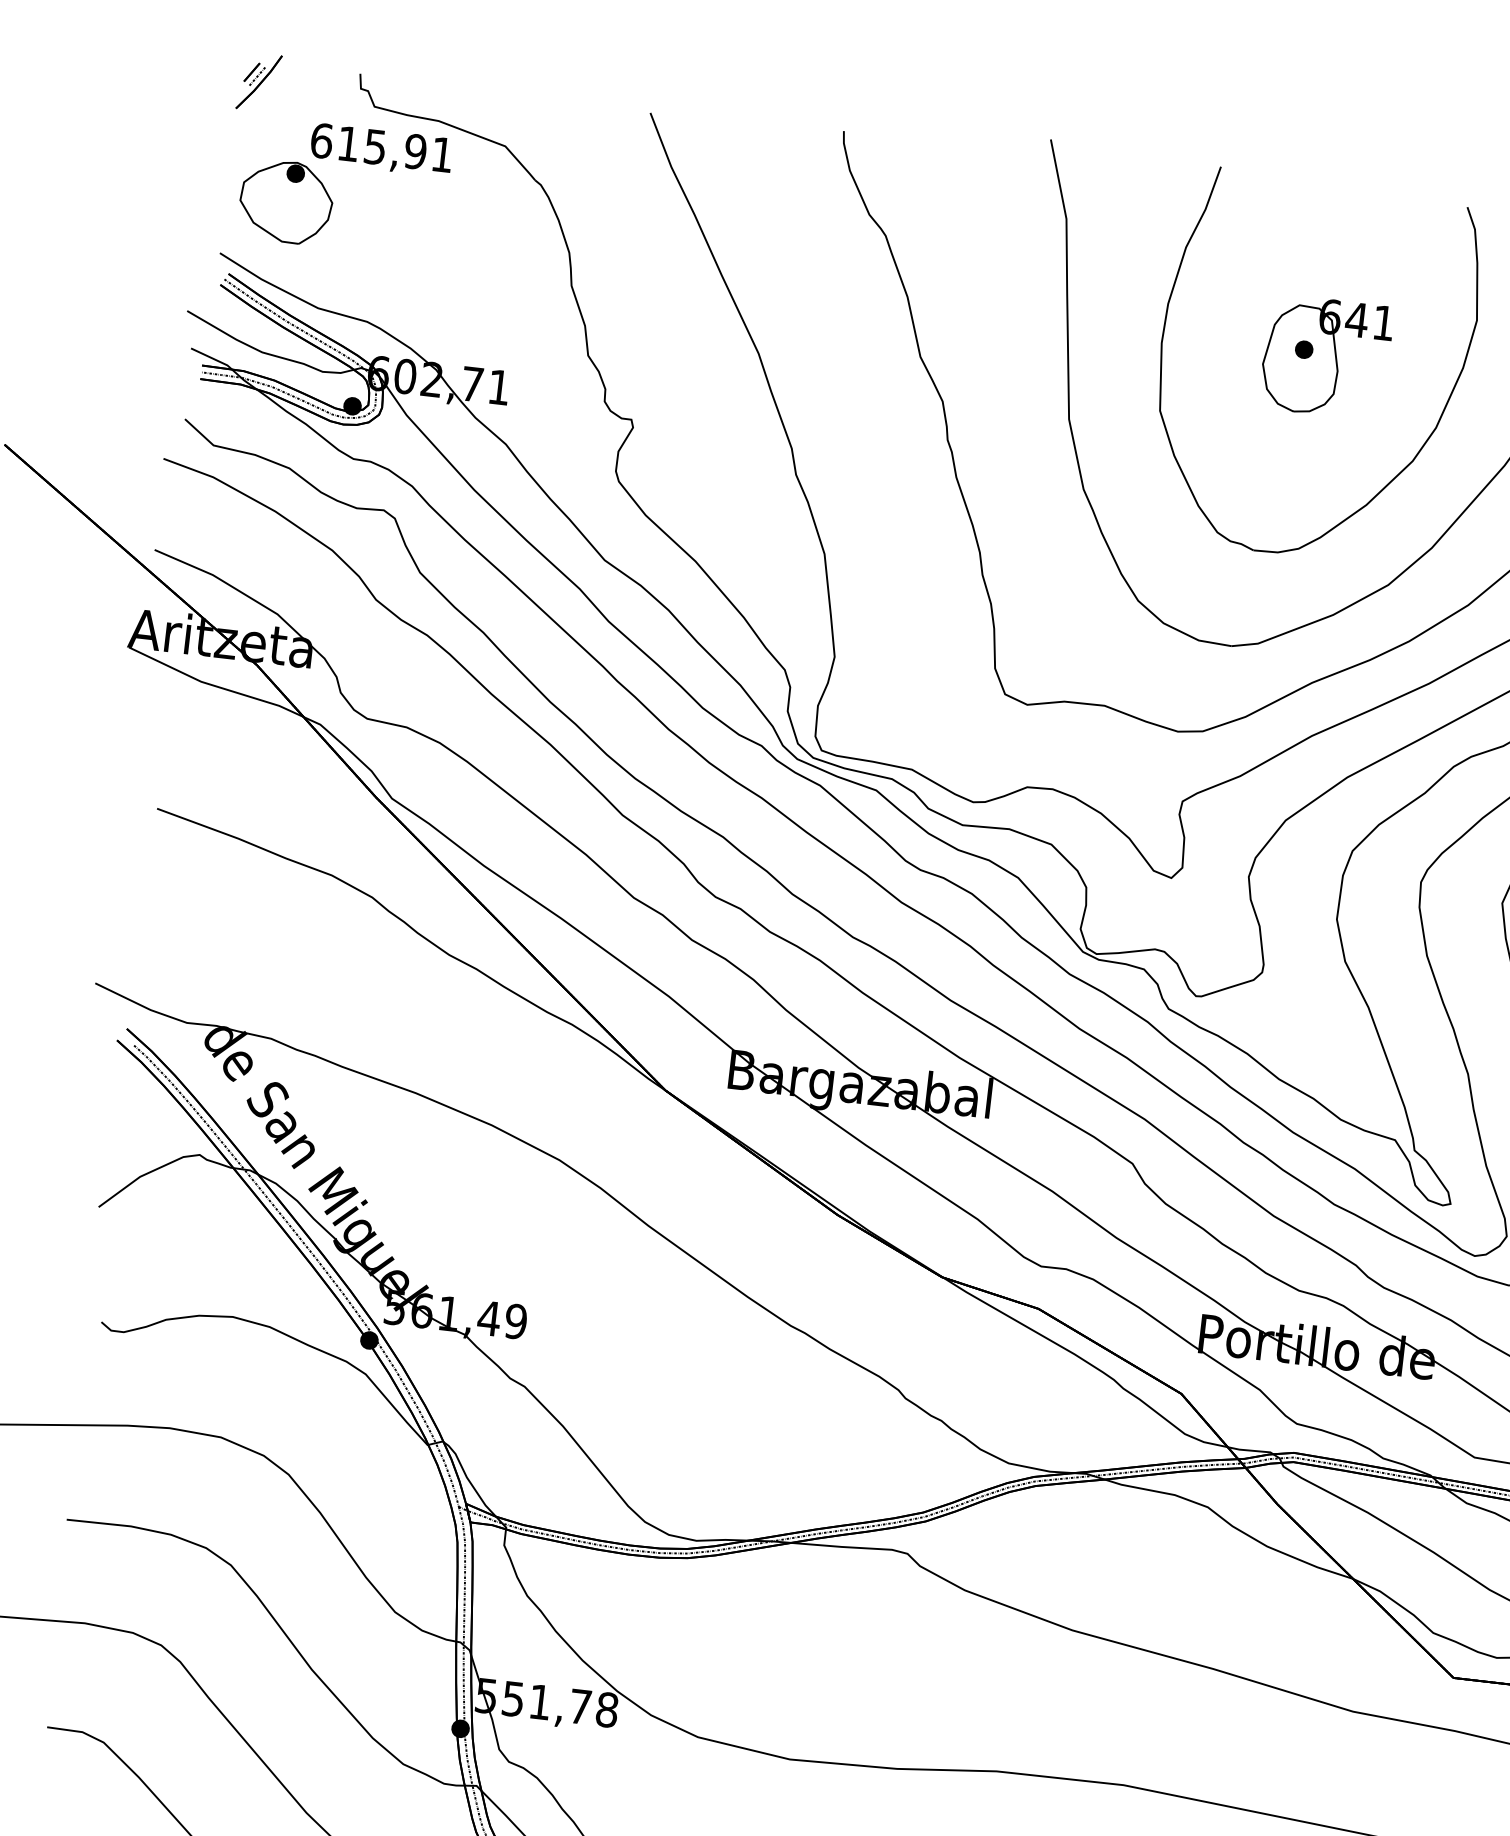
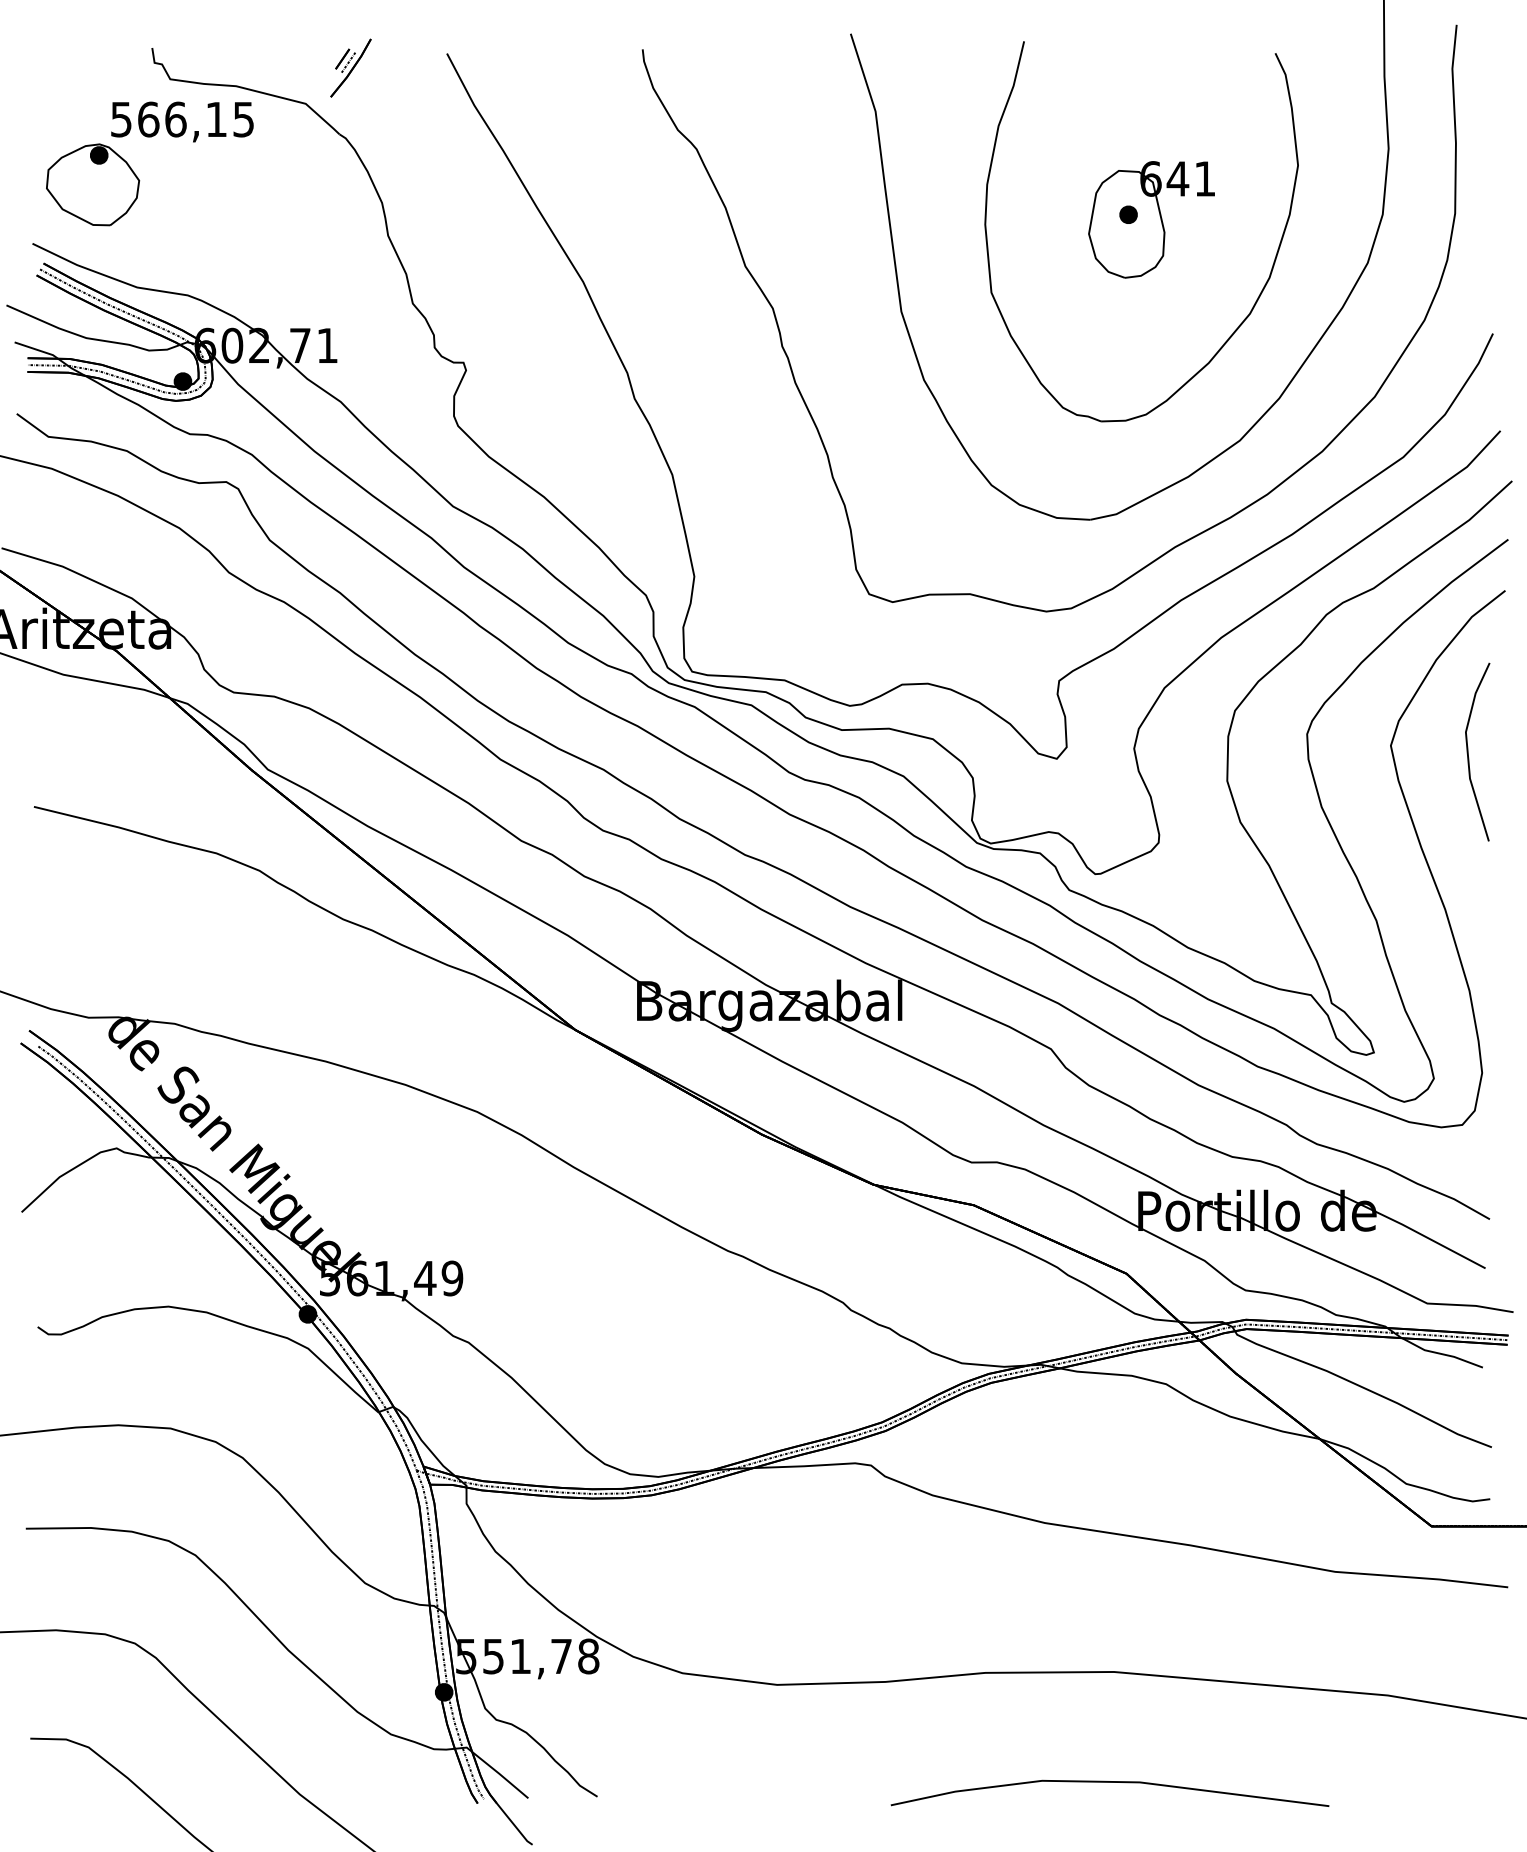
part: (258, 81) -> (350, 67), moved
text: (382, 147) -> (182, 119), 615,91 -> 566,15

